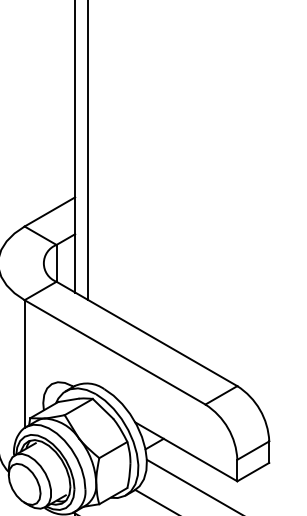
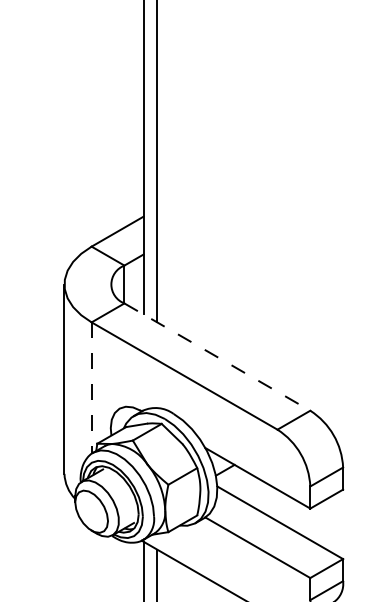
line: (147, 334) -> (217, 357), solid -> dashed
line: (24, 364) -> (91, 388), solid -> dashed

